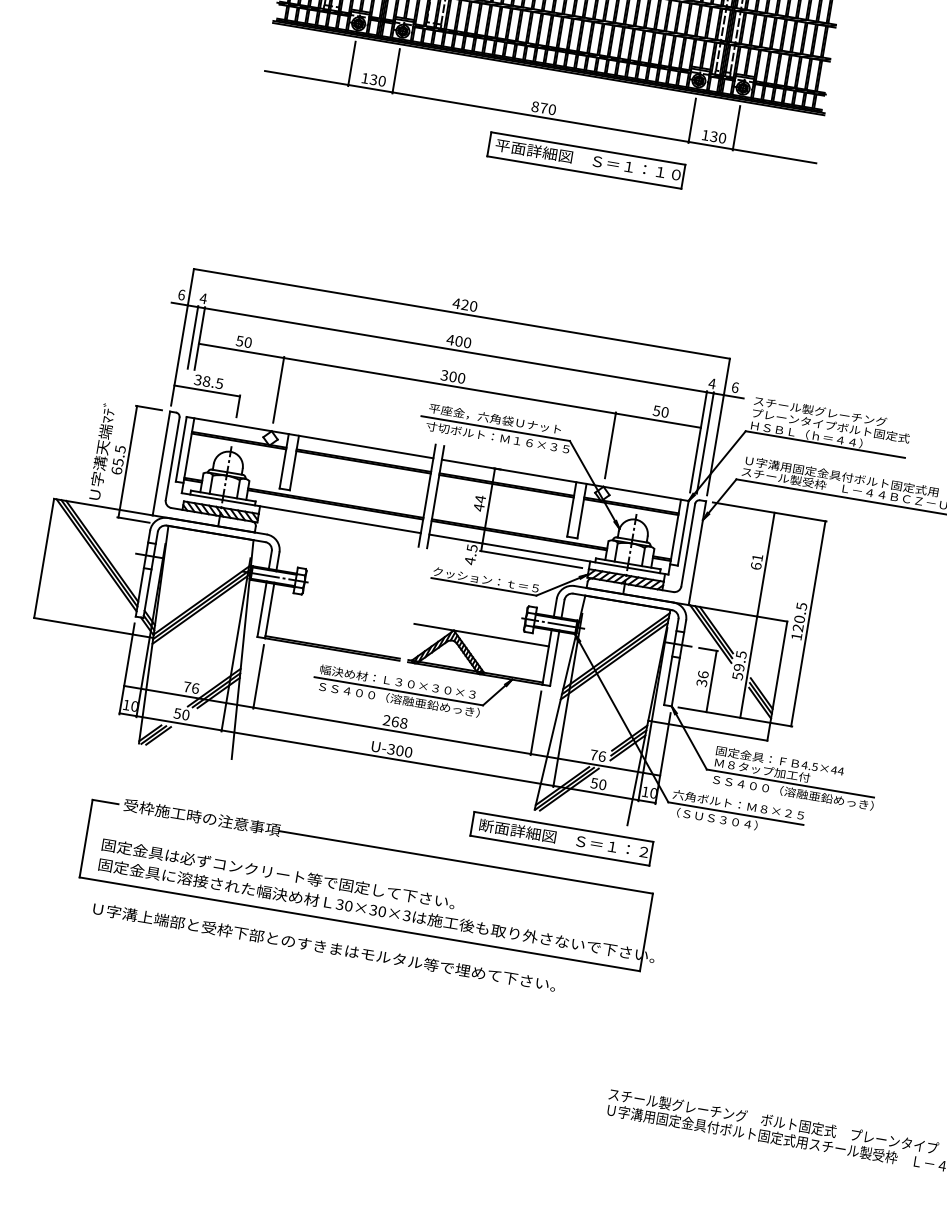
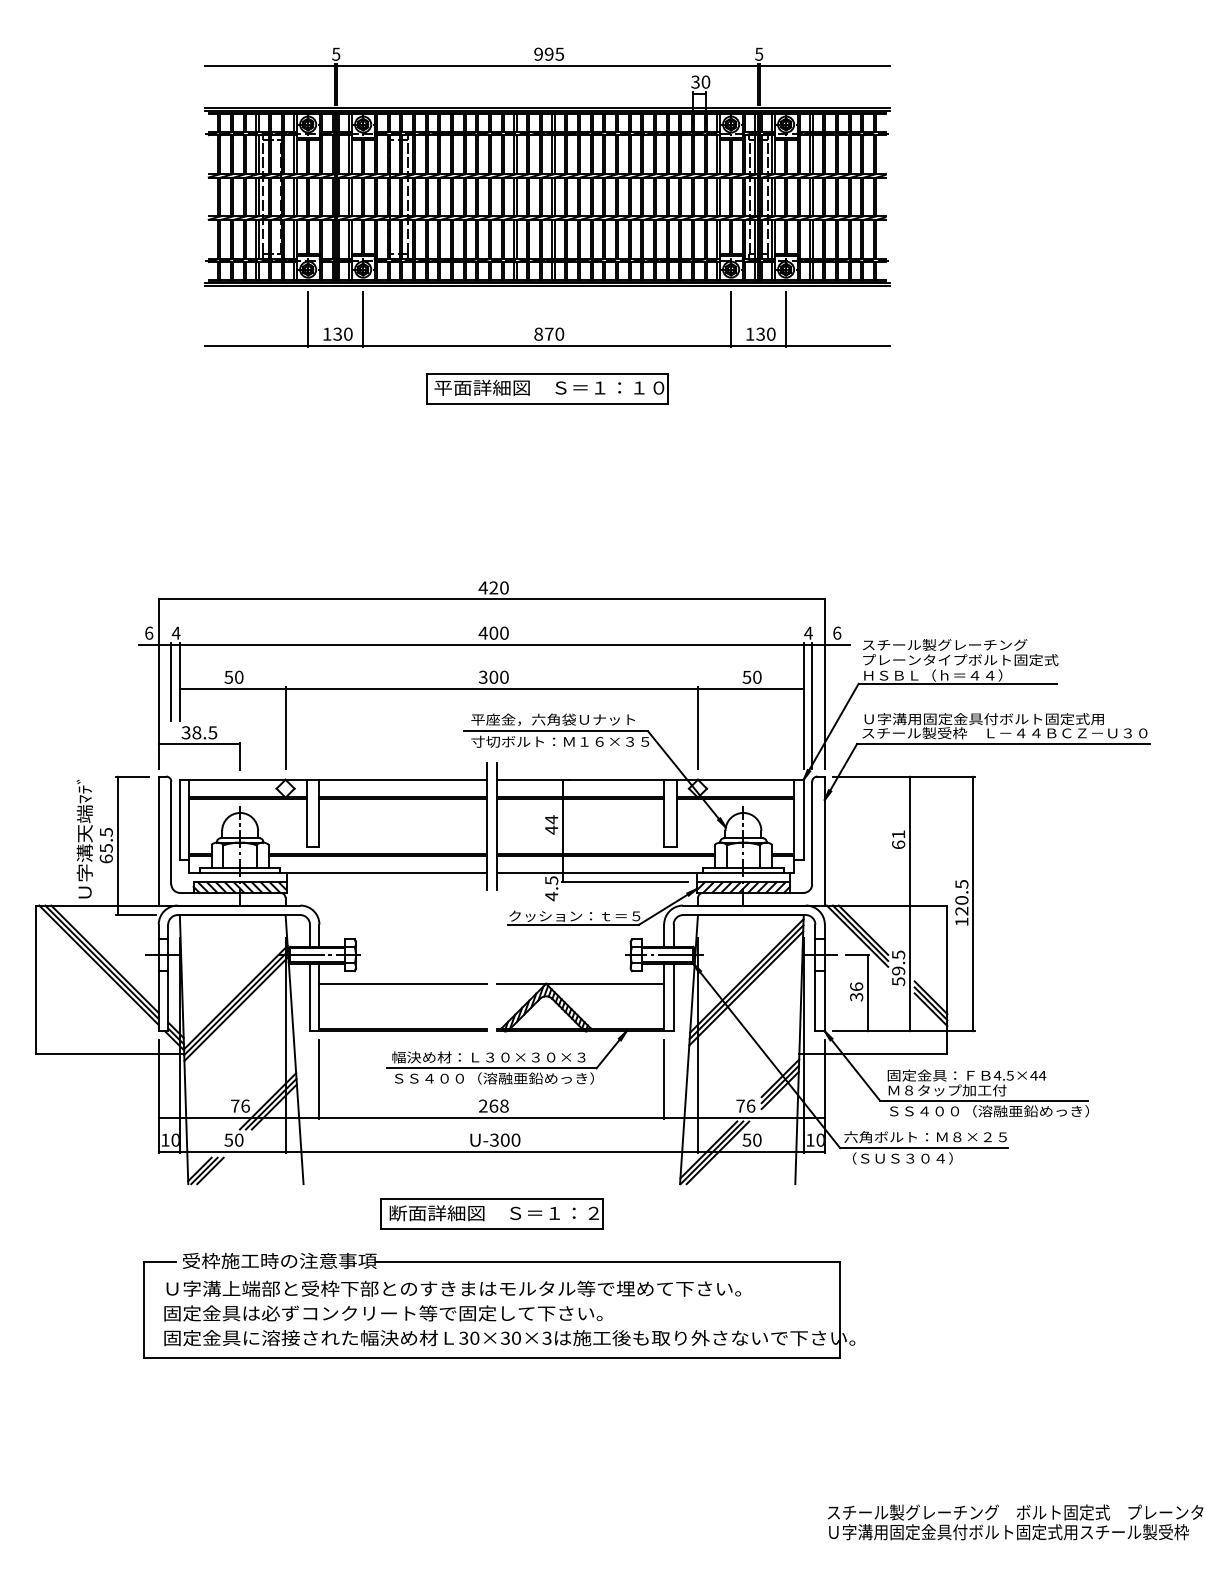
part: (586, 160) -> (547, 388), moved
line: (338, 610) -> (402, 983), added
part: (561, 838) -> (491, 1213), moved
text: (324, 946) -> (453, 1288), moved

